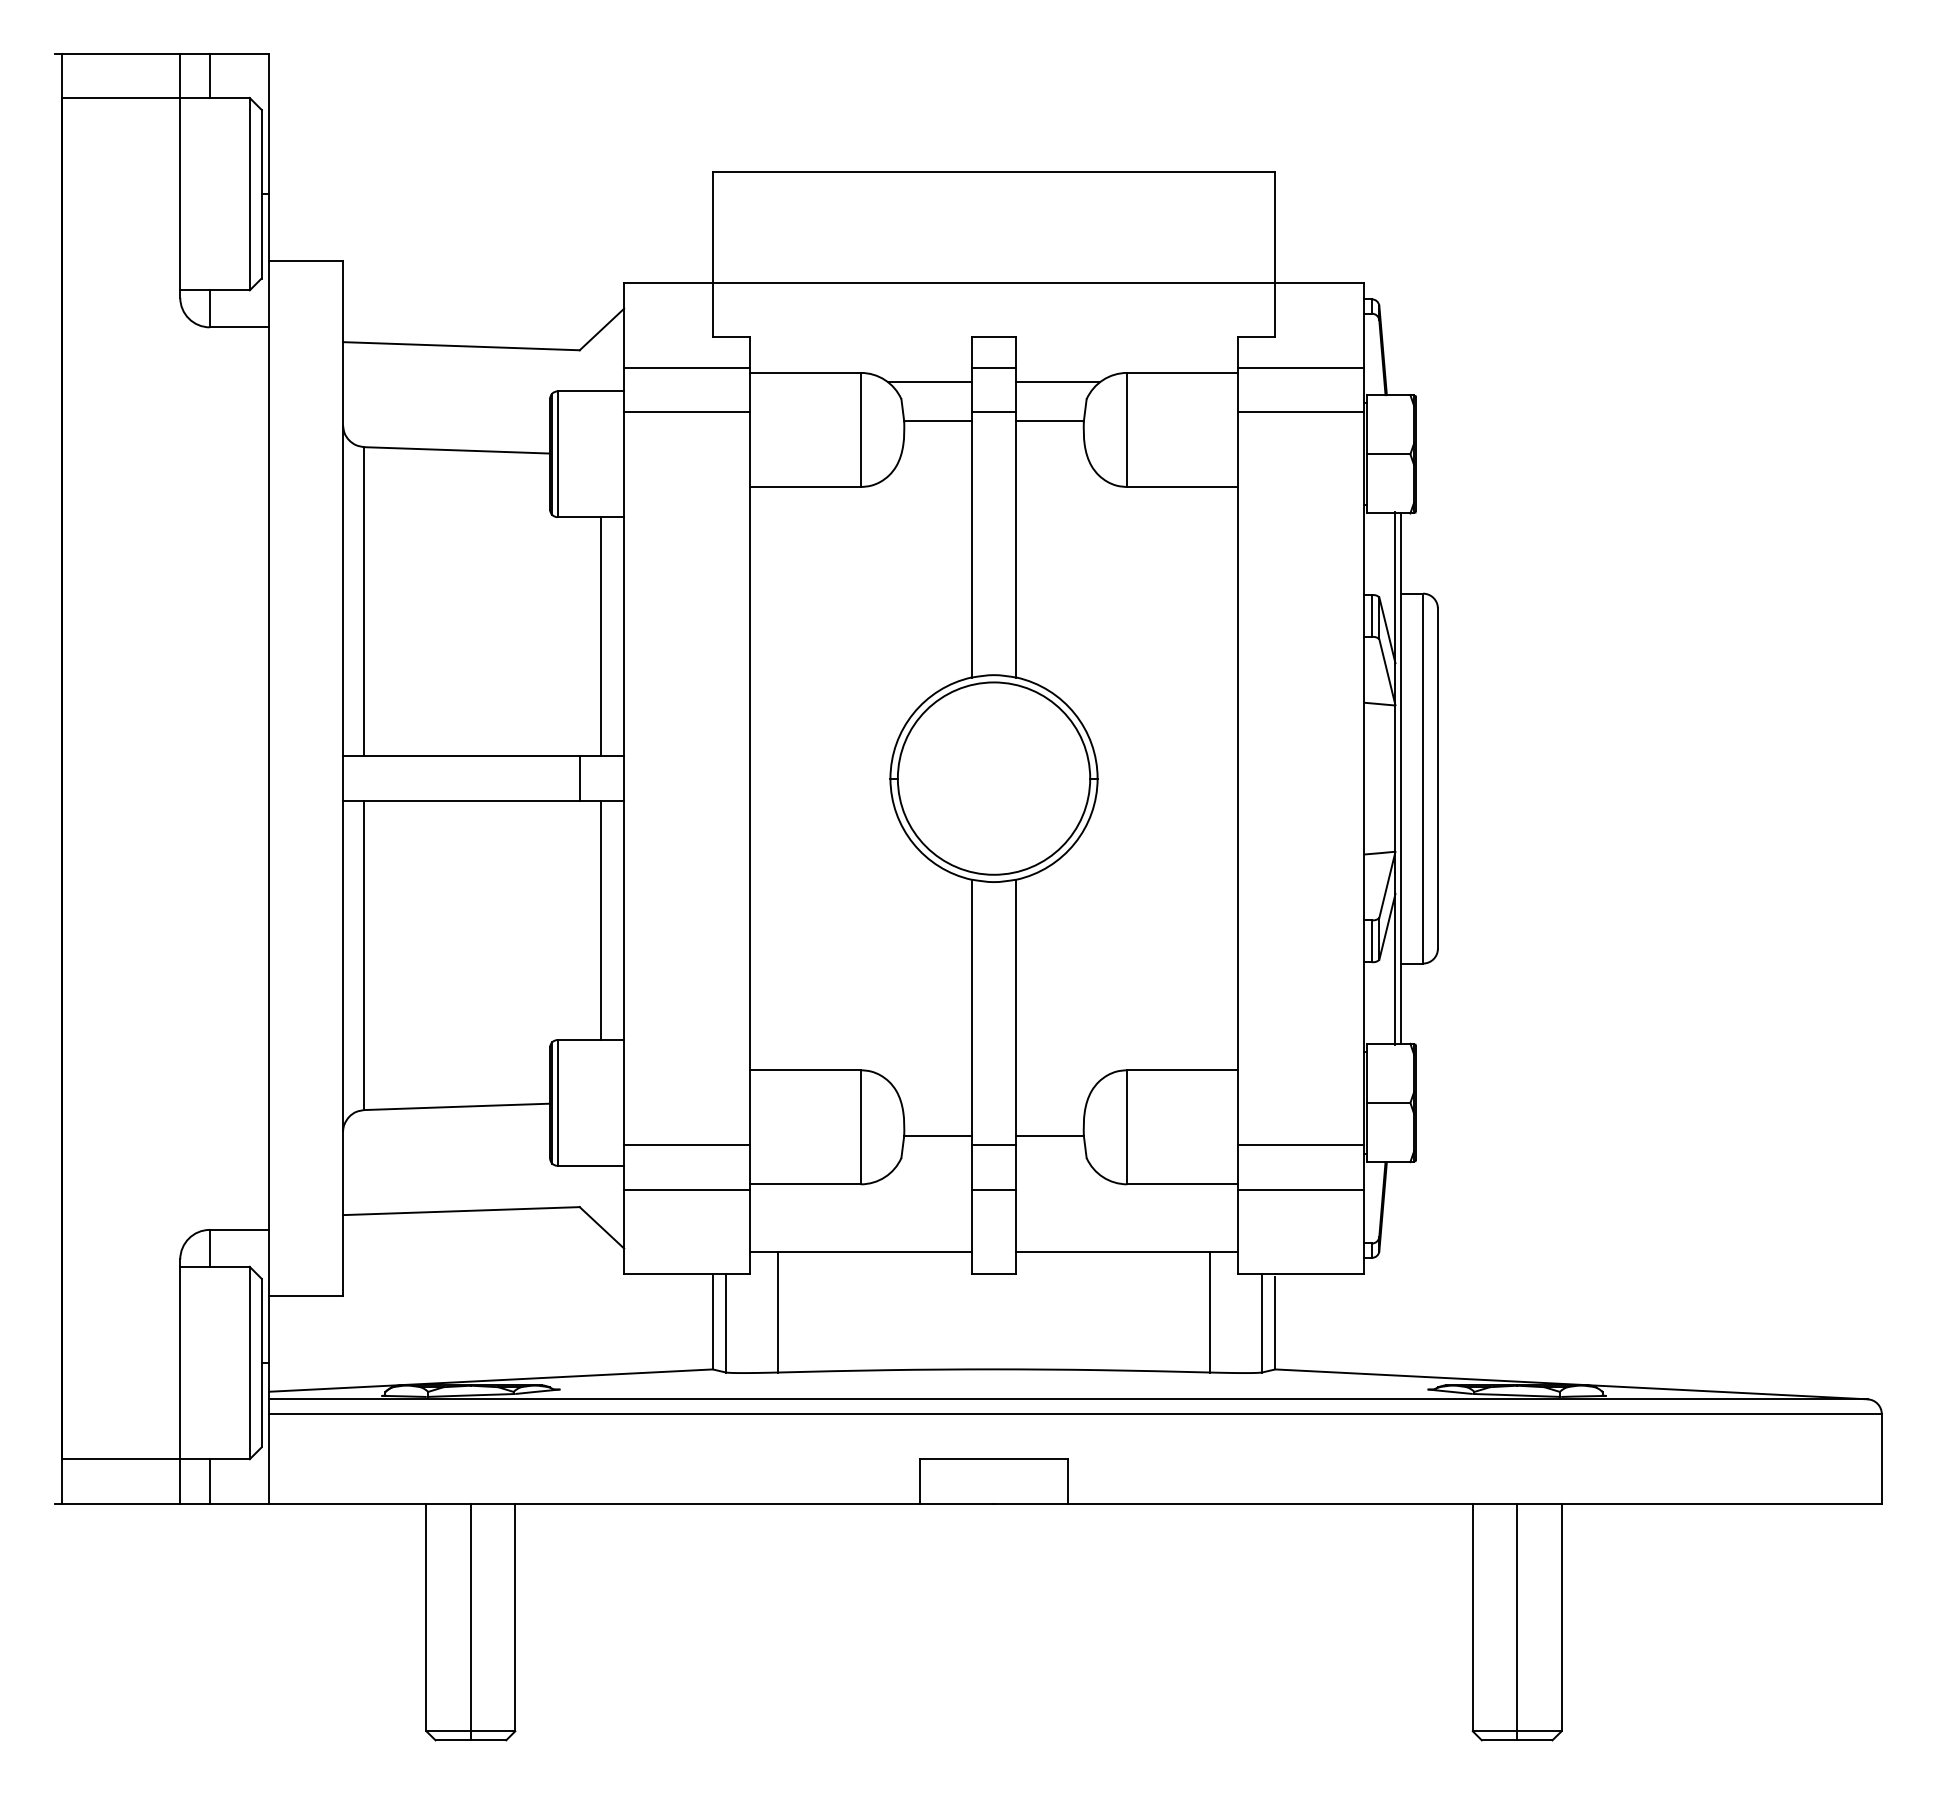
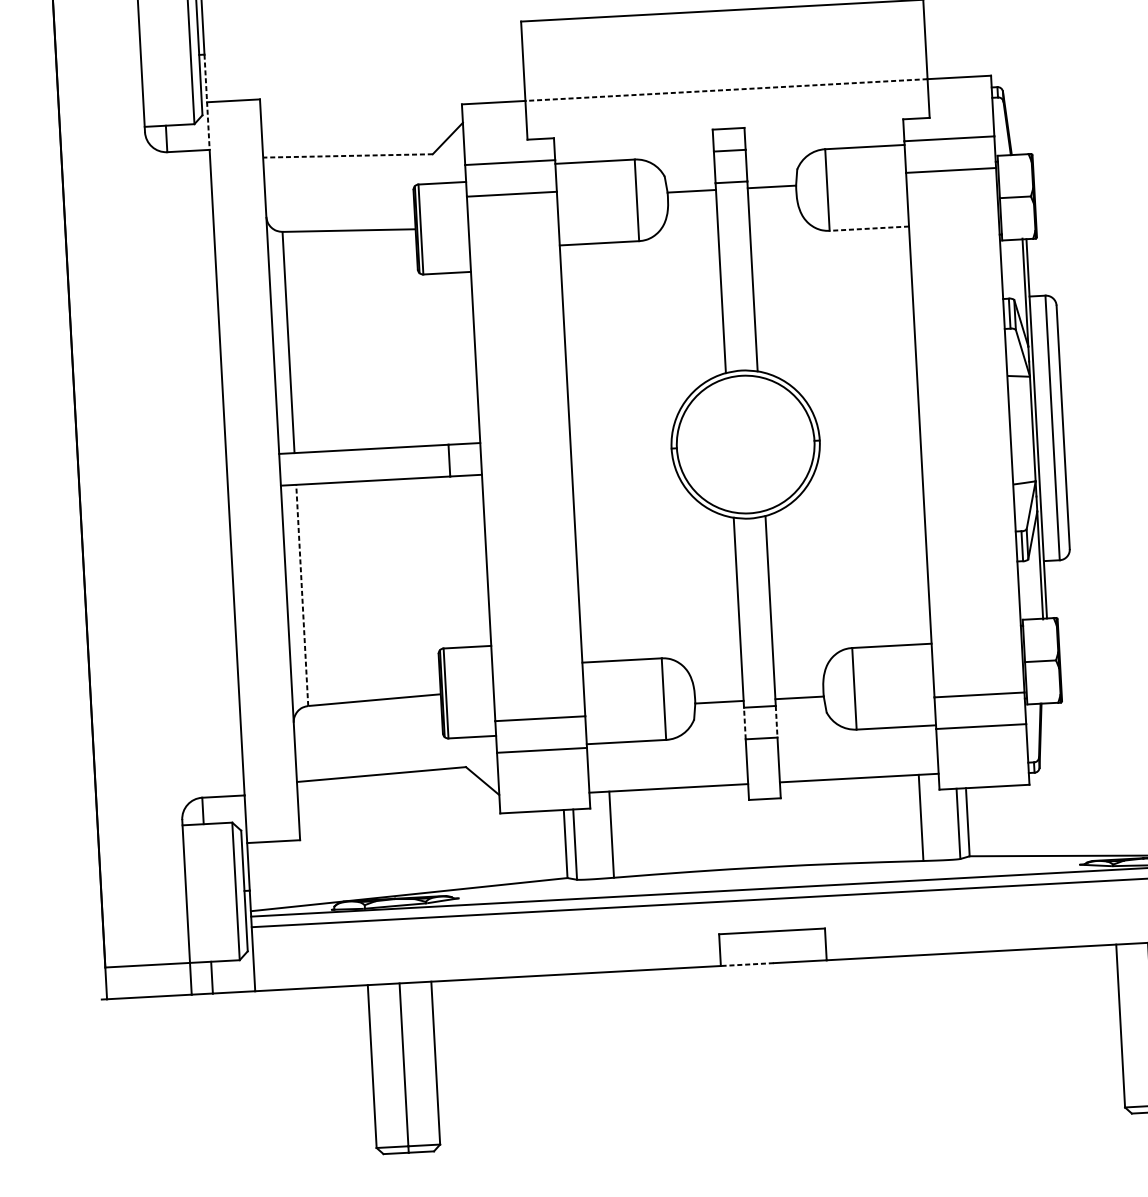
line: (269, 260) -> (207, 102), solid -> dashed
line: (993, 282) -> (726, 89), solid -> dashed
line: (460, 346) -> (347, 156), solid -> dashed
line: (929, 382) -> (684, 163), removed
line: (1057, 382) -> (775, 158), removed
line: (1182, 487) -> (869, 229), solid -> dashed
line: (601, 636) -> (459, 358), removed
line: (601, 920) -> (470, 561), removed
line: (364, 955) -> (302, 595), solid -> dashed
line: (971, 1166) -> (744, 722), solid -> dashed
line: (1016, 1167) -> (776, 721), solid -> dashed
line: (957, 1503) -> (747, 964), solid -> dashed

